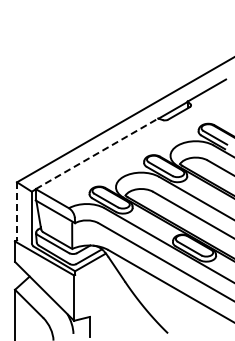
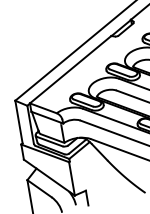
line: (97, 153) -> (70, 69), dashed -> solid
line: (17, 211) -> (19, 122), dashed -> solid

